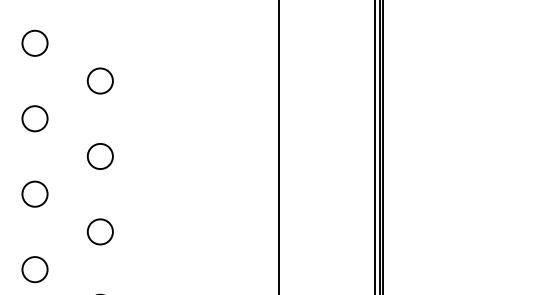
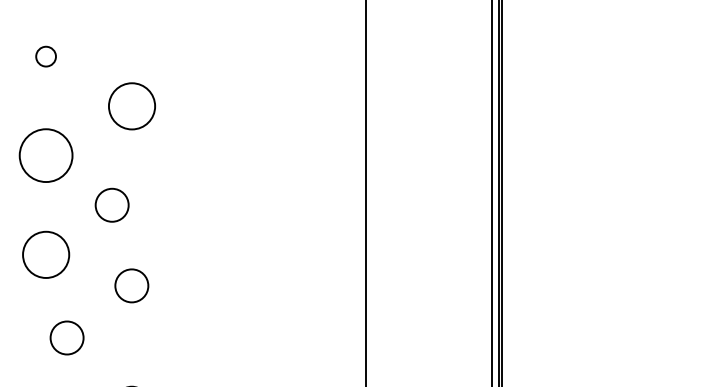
circle: (34, 42) -> (45, 55), size x0.6
circle: (99, 80) -> (130, 105), size x1.4
circle: (34, 118) -> (45, 155), size x1.6
circle: (99, 156) -> (111, 205), moved
circle: (34, 193) -> (45, 253), size x1.4
circle: (99, 231) -> (130, 285), moved
circle: (34, 269) -> (66, 337), moved

